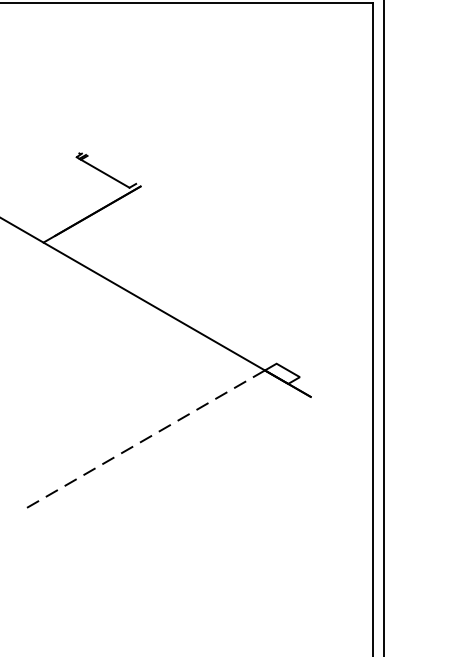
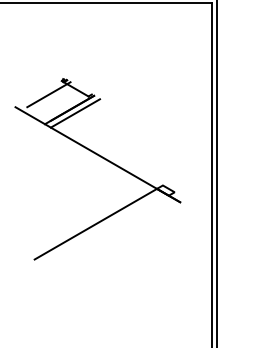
line: (50, 183) -> (48, 94), added
line: (103, 221) -> (75, 113), added
line: (143, 440) -> (95, 224), dashed -> solid

